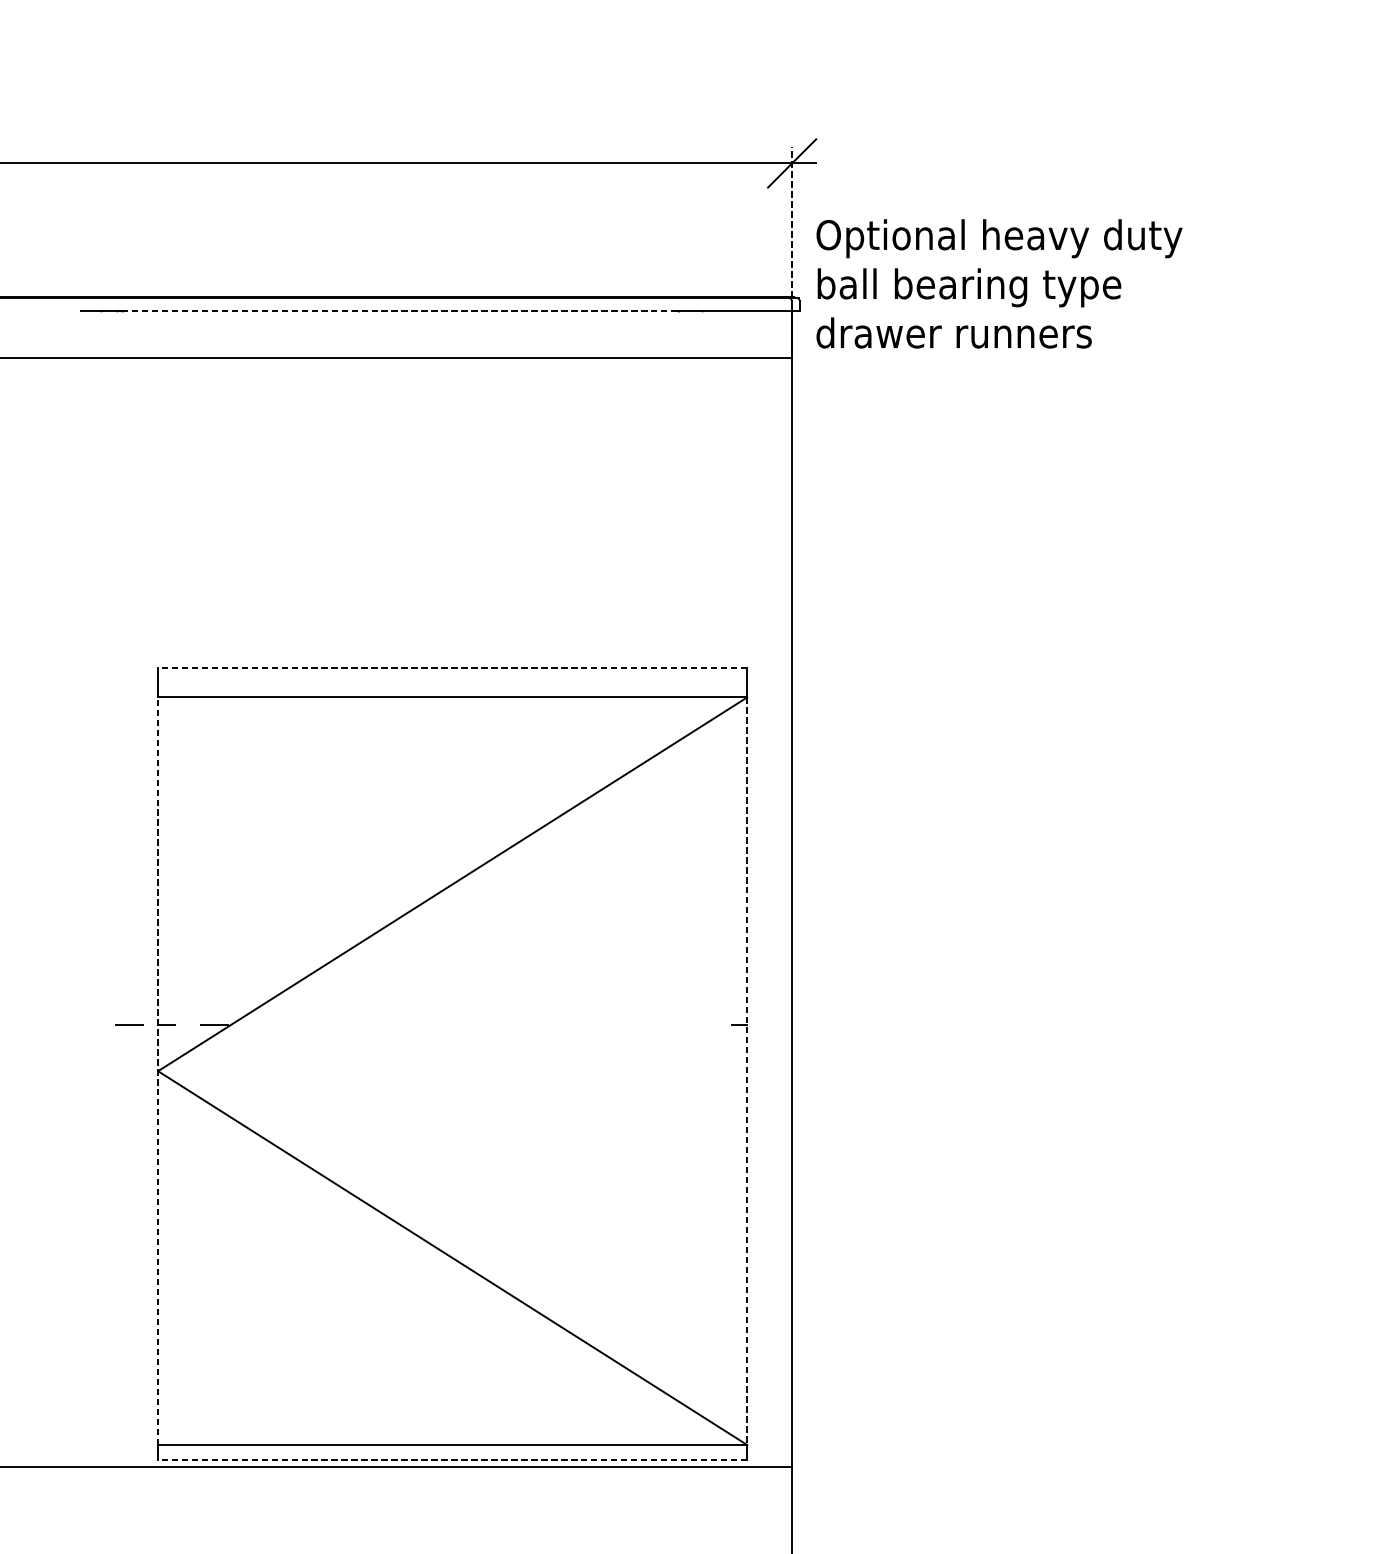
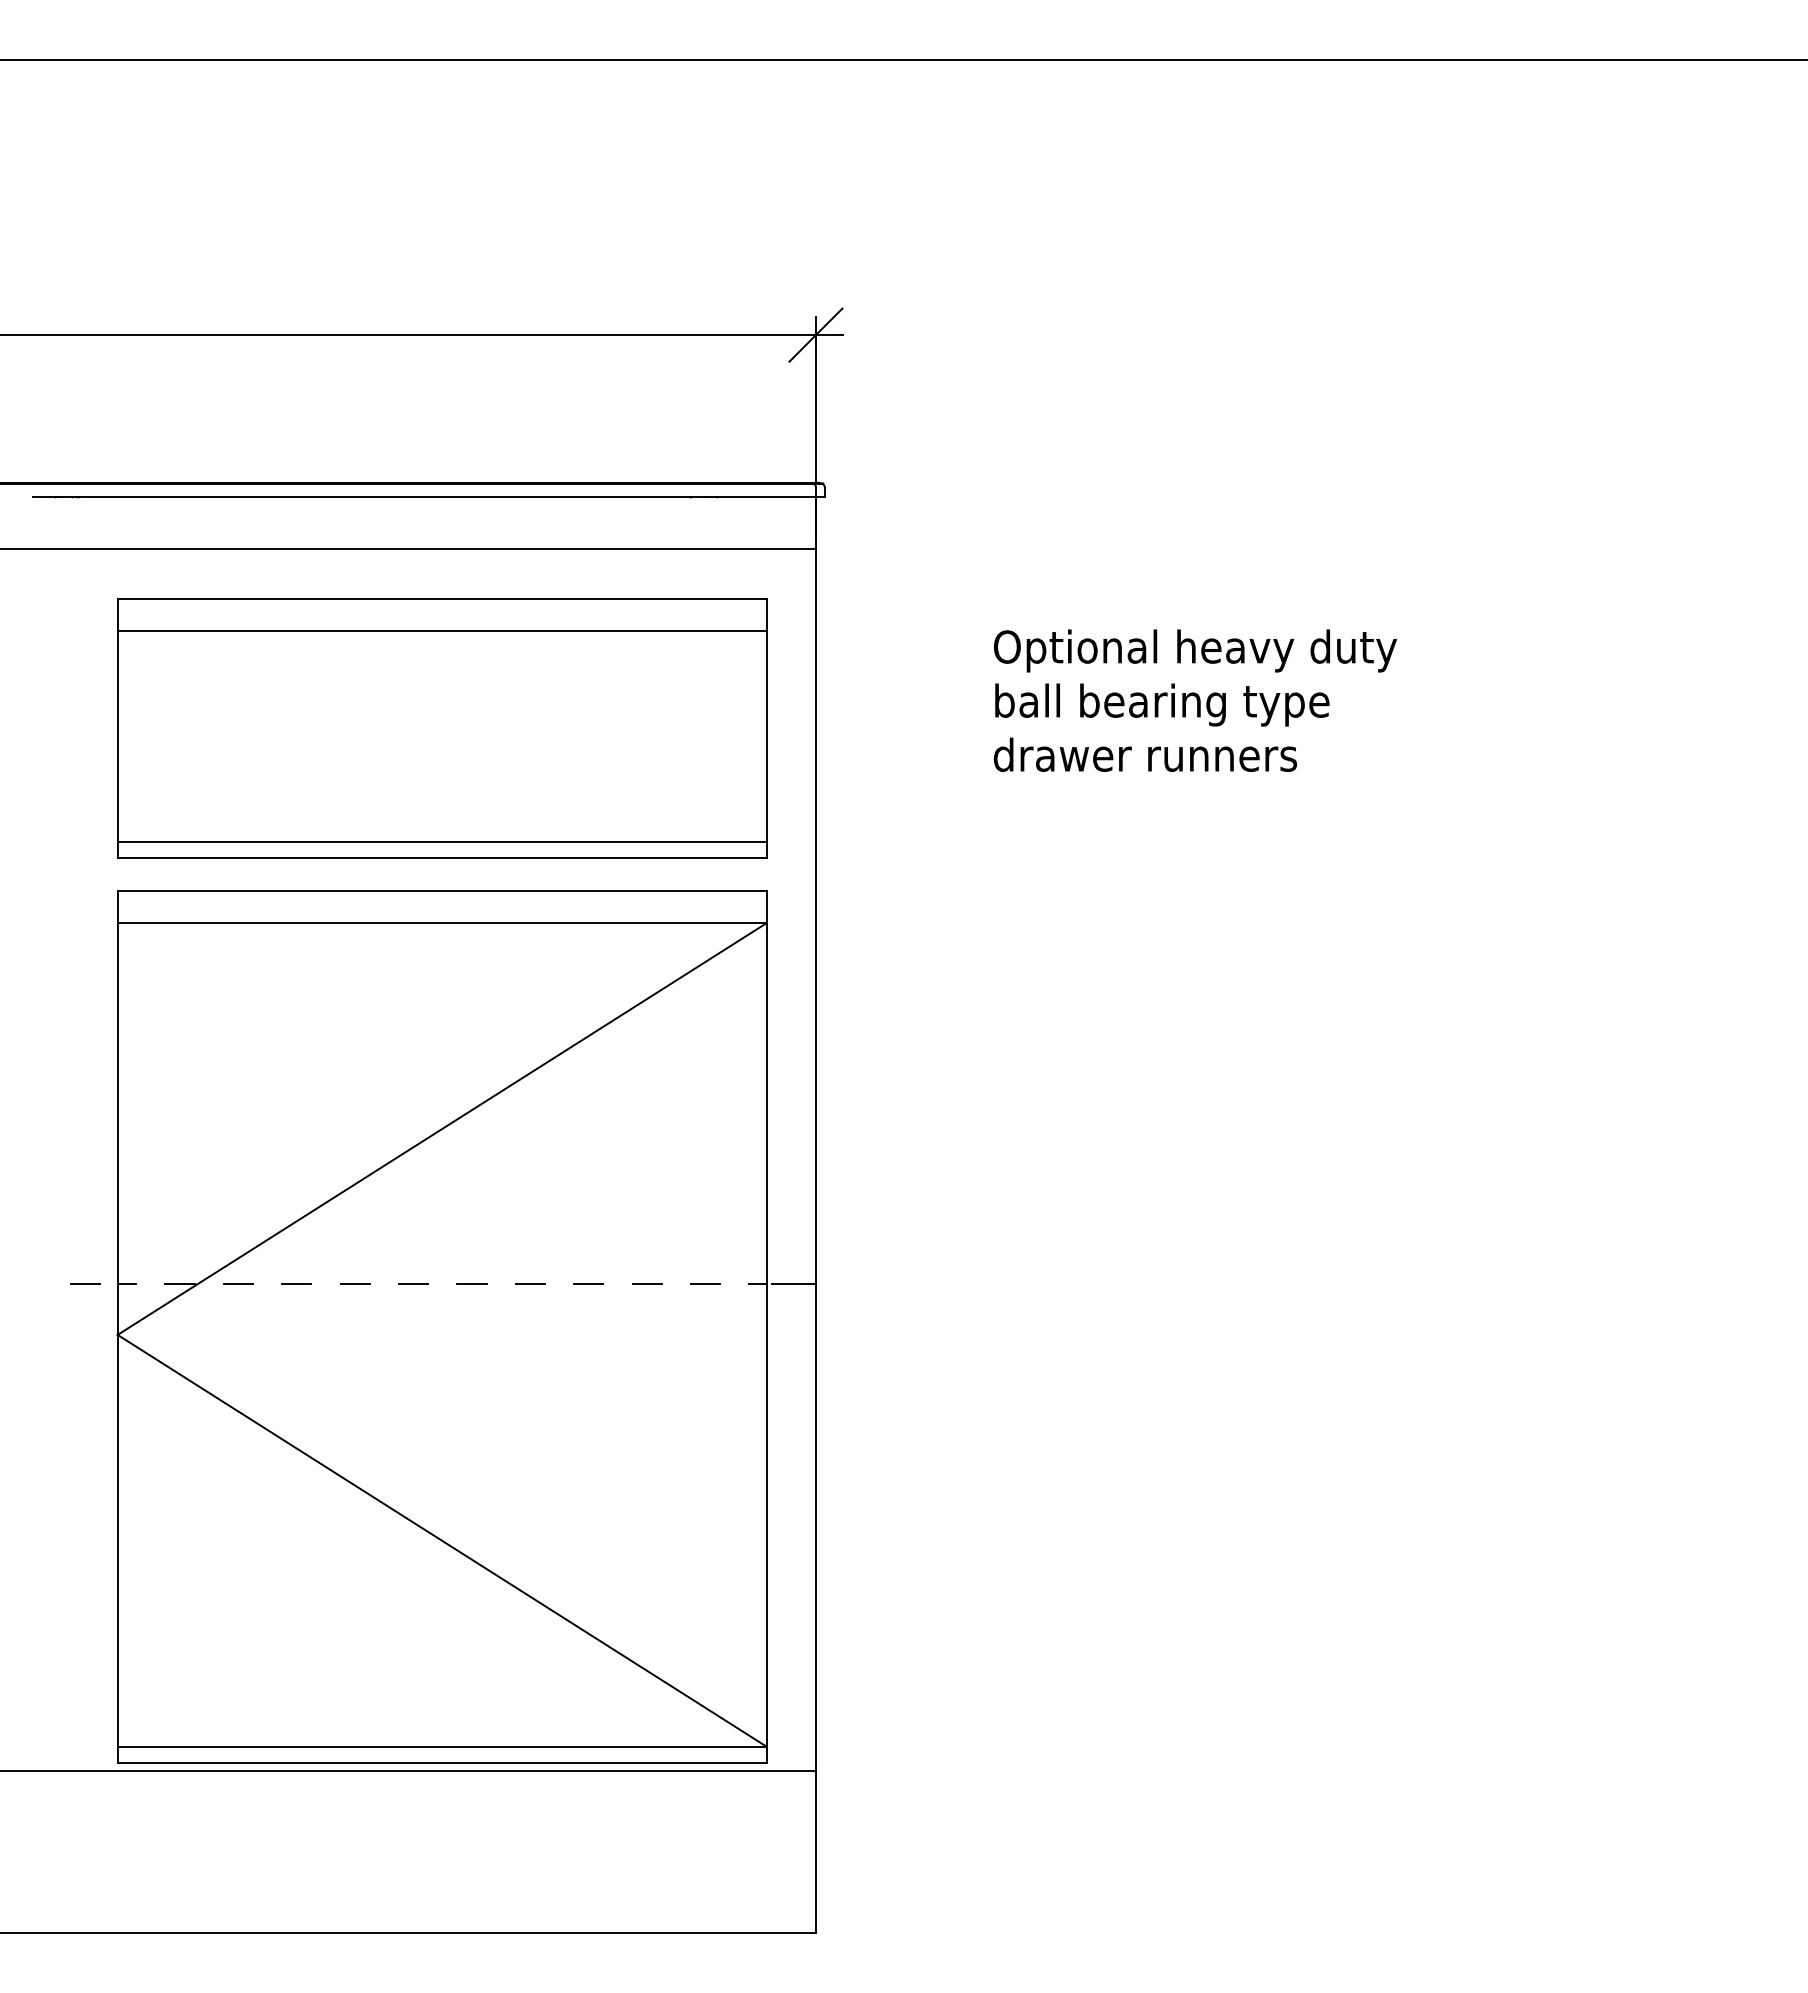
line: (791, 222) -> (815, 400), dashed -> solid
text: (998, 283) -> (1194, 700), moved
line: (399, 310) -> (383, 497), dashed -> solid
part: (453, 520) -> (442, 728), added
line: (452, 667) -> (441, 890), dashed -> solid
line: (266, 1025) -> (237, 1284), added
line: (320, 1025) -> (296, 1284), added
line: (373, 1025) -> (354, 1284), added
line: (426, 1025) -> (413, 1284), added
line: (479, 1025) -> (471, 1284), added
line: (532, 1025) -> (530, 1284), added
line: (585, 1025) -> (588, 1284), added
line: (638, 1025) -> (646, 1284), added
line: (691, 1025) -> (705, 1284), added
line: (771, 1025) -> (793, 1284), added
line: (157, 1070) -> (117, 1334), dashed -> solid
line: (747, 1070) -> (766, 1334), dashed -> solid
line: (452, 1459) -> (441, 1762), dashed -> solid

